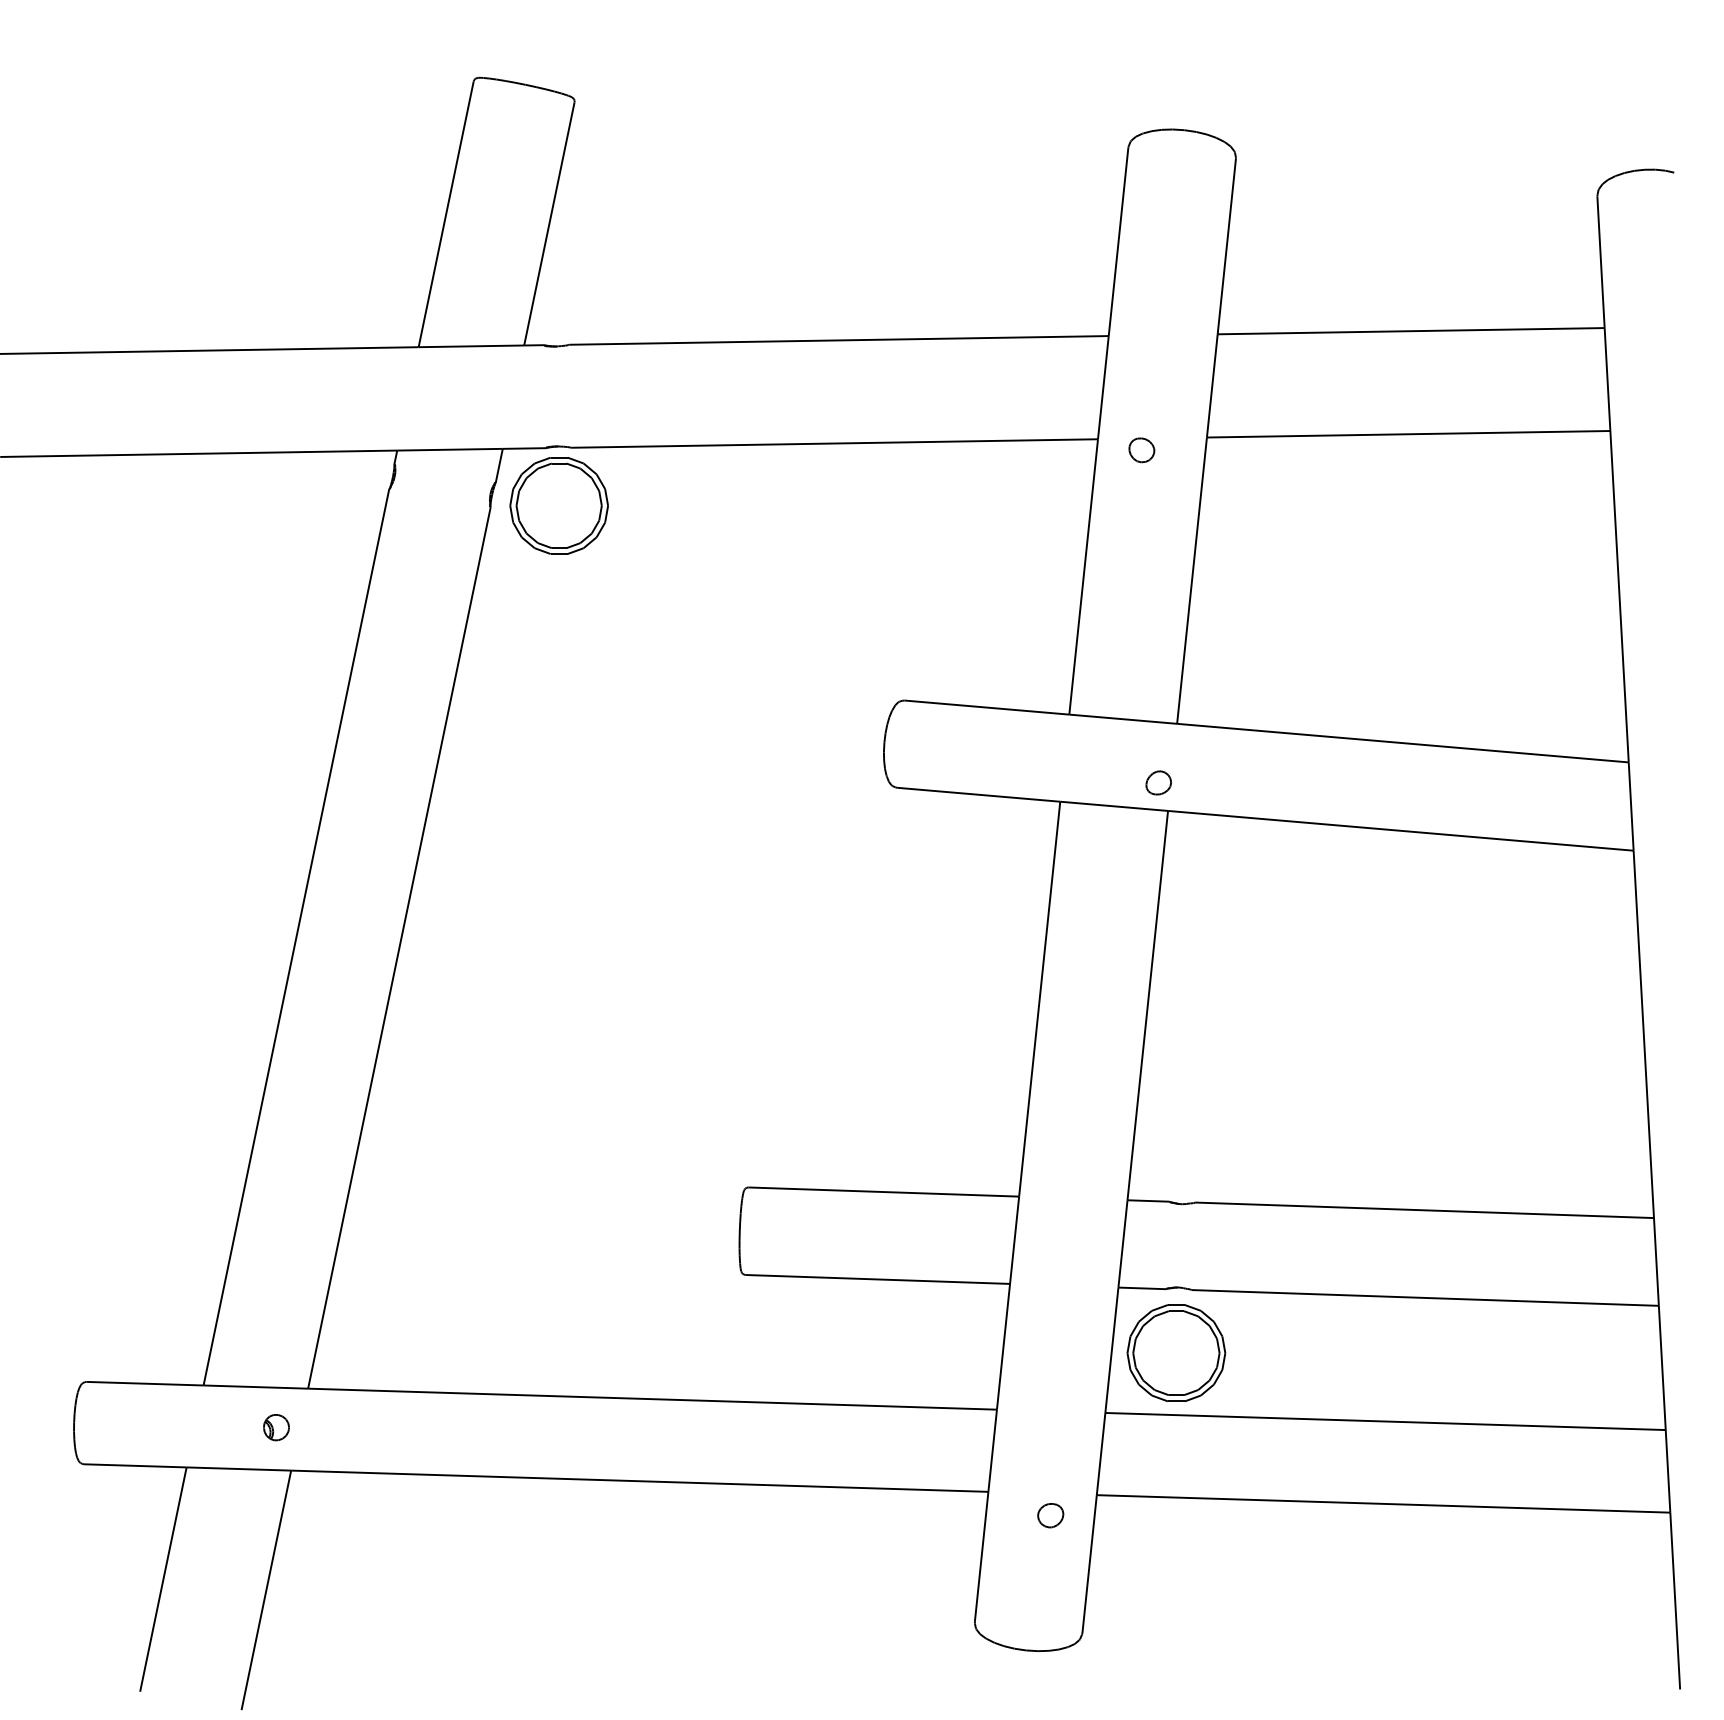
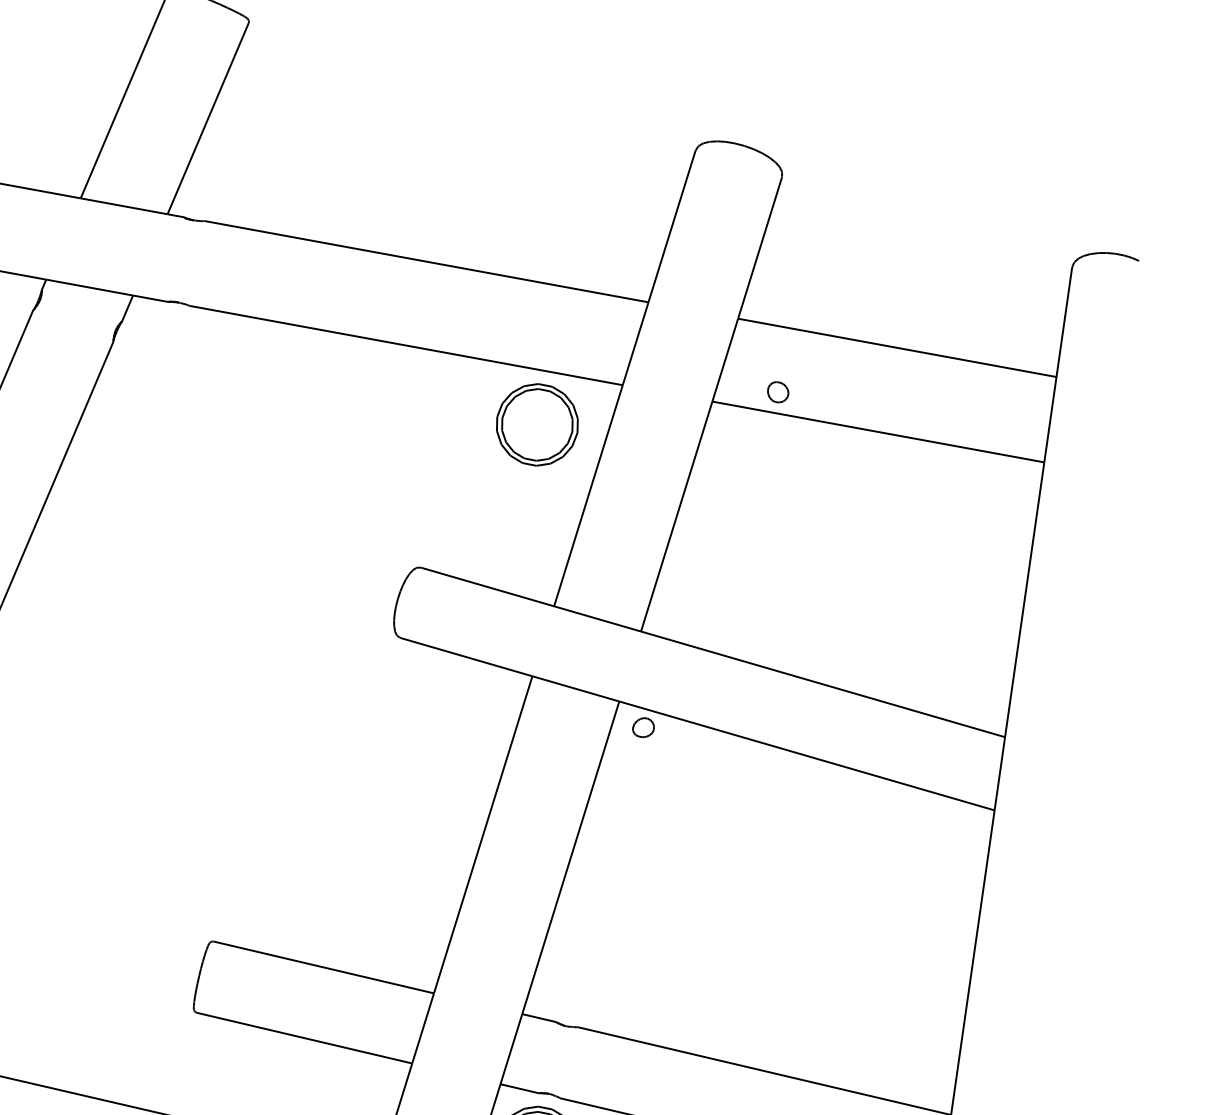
part: (1141, 450) -> (777, 392), moved
part: (558, 505) -> (536, 424), moved
part: (1158, 782) -> (643, 727), moved

